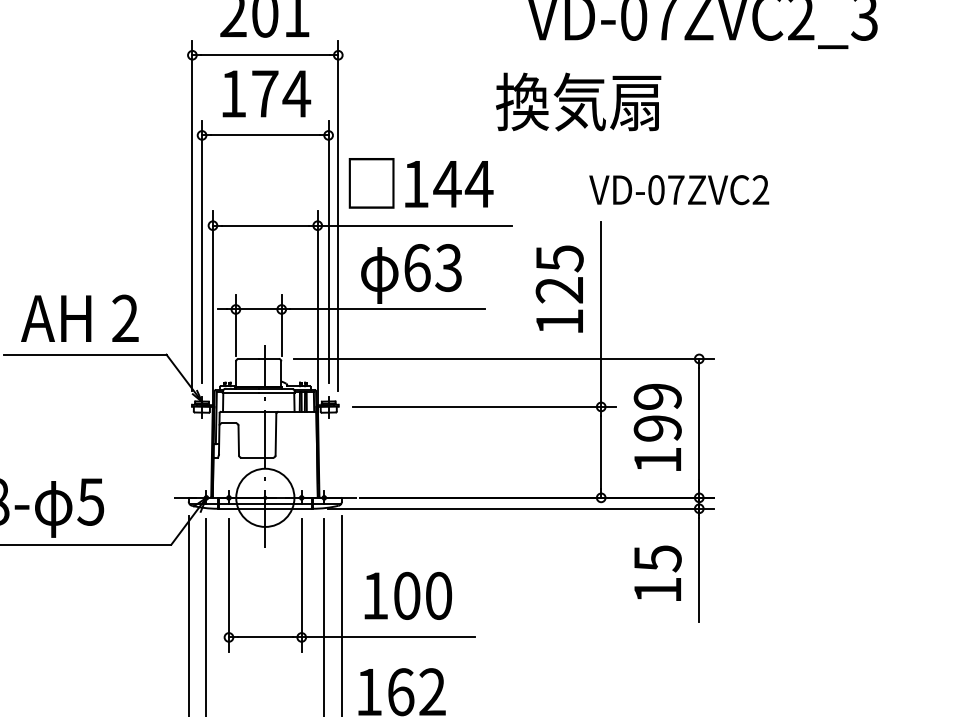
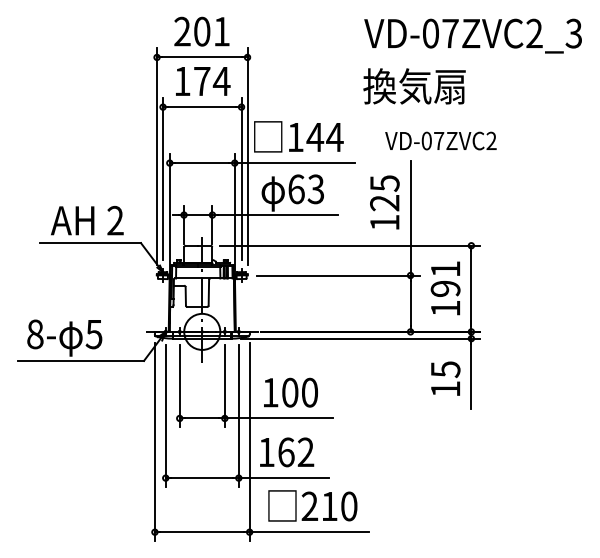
text: (578, 102) -> (414, 86), moved
text: (678, 189) -> (440, 140), moved
text: (657, 397) -> (445, 269), 199 -> 191

